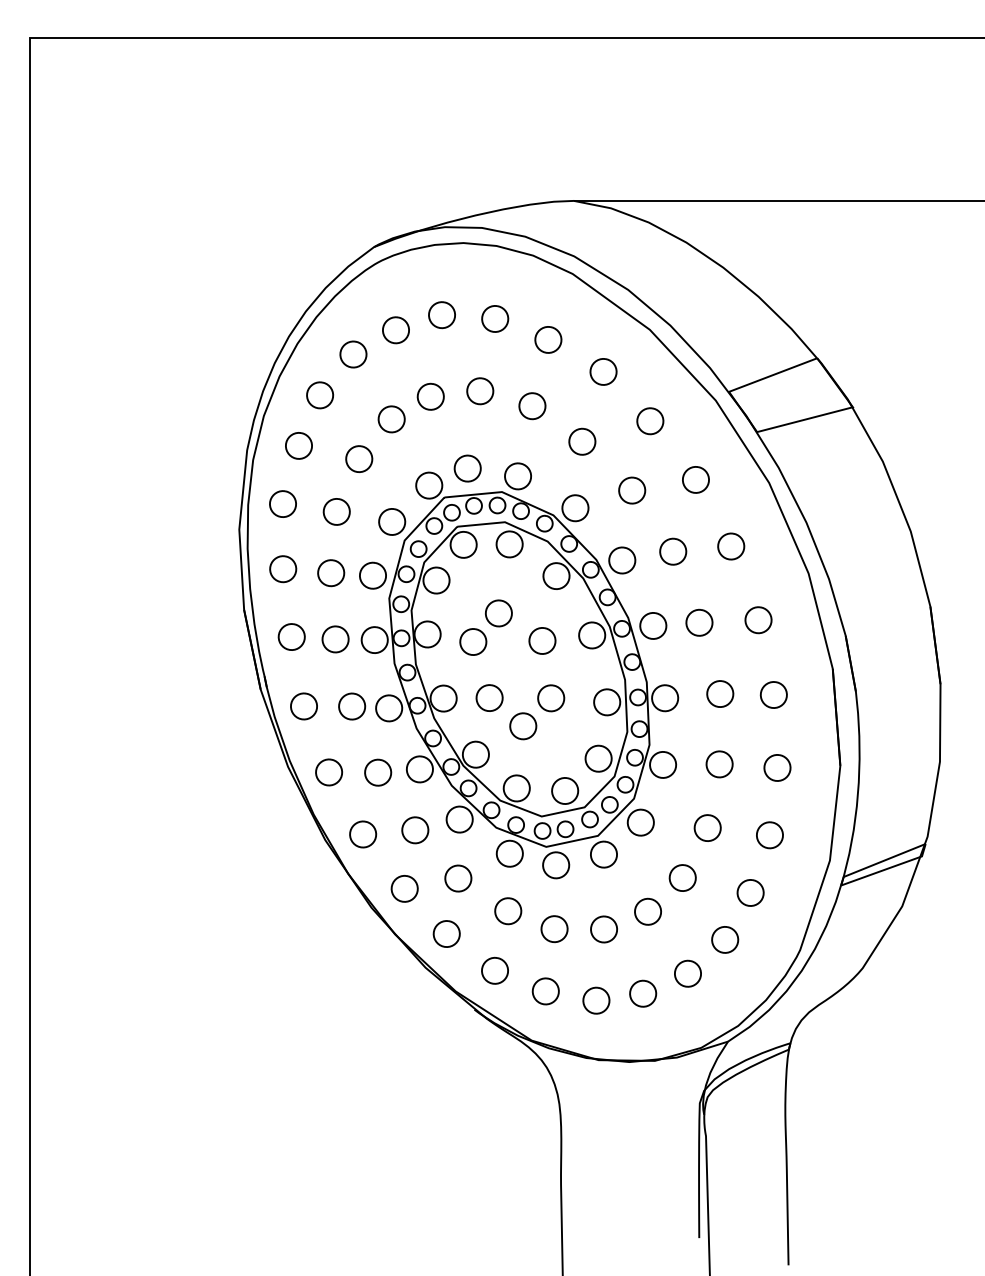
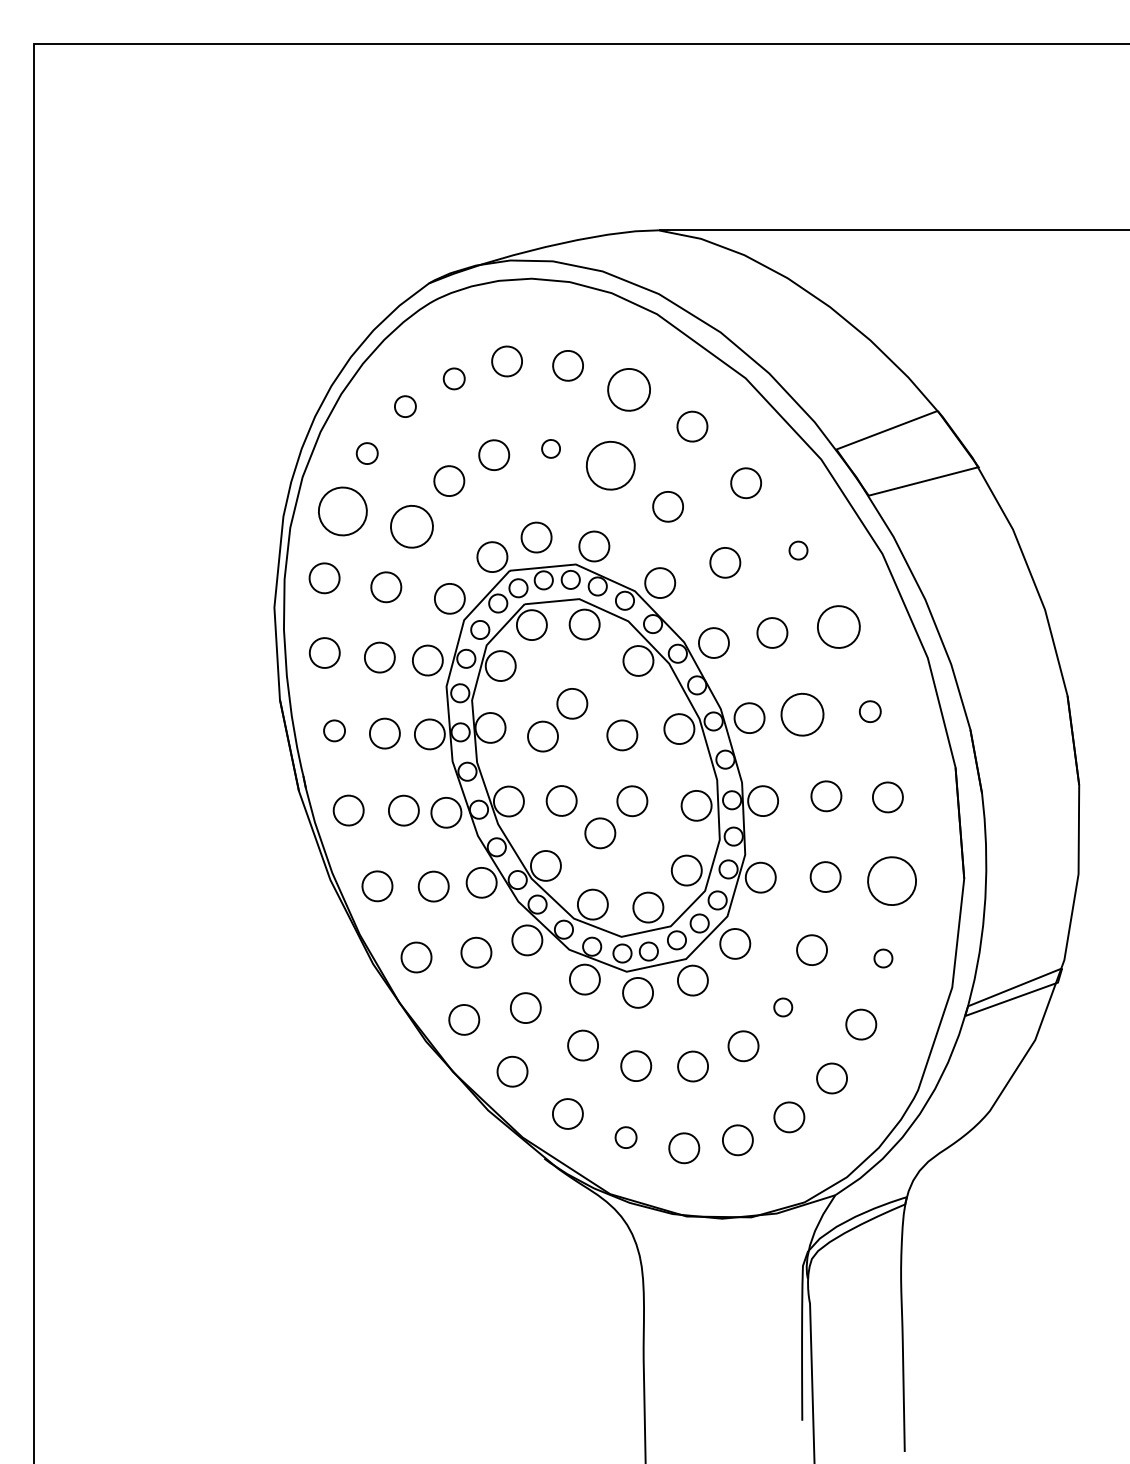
part: (395, 330) -> (453, 379), size x0.7
part: (548, 339) -> (629, 389), size x1.4
part: (353, 354) -> (405, 406), size x0.7
part: (480, 391) -> (551, 449), size x0.6
part: (320, 395) -> (367, 453), size x0.7
part: (532, 406) -> (610, 466), size x1.6
part: (298, 445) -> (342, 511), size x1.6
part: (359, 458) -> (412, 525), size x1.4
part: (695, 479) -> (797, 550), size x0.6
part: (731, 546) -> (839, 626), size x1.4
part: (758, 620) -> (870, 711), size x0.7
part: (699, 622) -> (802, 714), size x1.4
part: (291, 636) -> (334, 730), size x0.7
part: (777, 767) -> (892, 880), size x1.6
part: (769, 835) -> (882, 958), size x0.6
part: (682, 877) -> (783, 1006), size x0.6
part: (545, 991) -> (625, 1137), size x0.7

